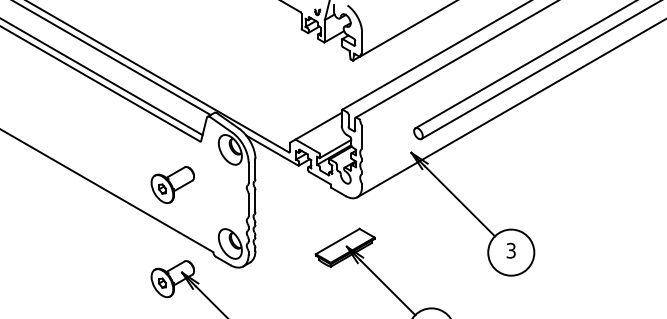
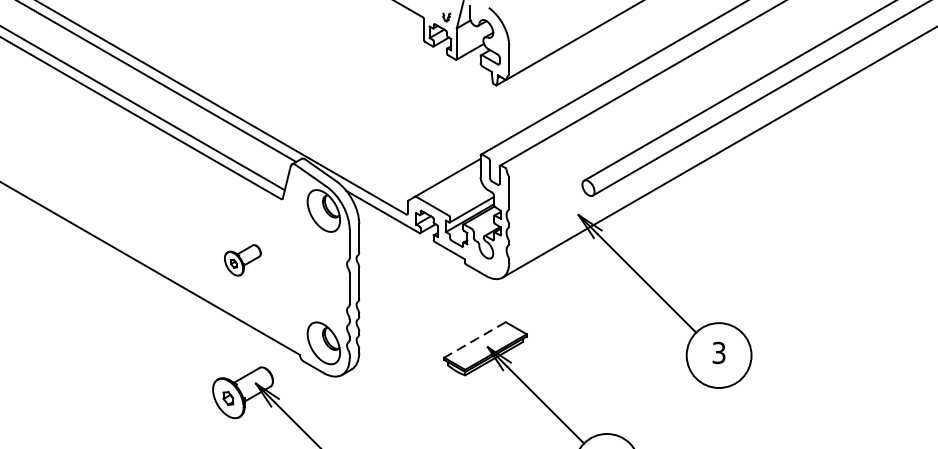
part: (172, 184) -> (242, 259), size x0.6
line: (337, 241) -> (474, 339), solid -> dashed

